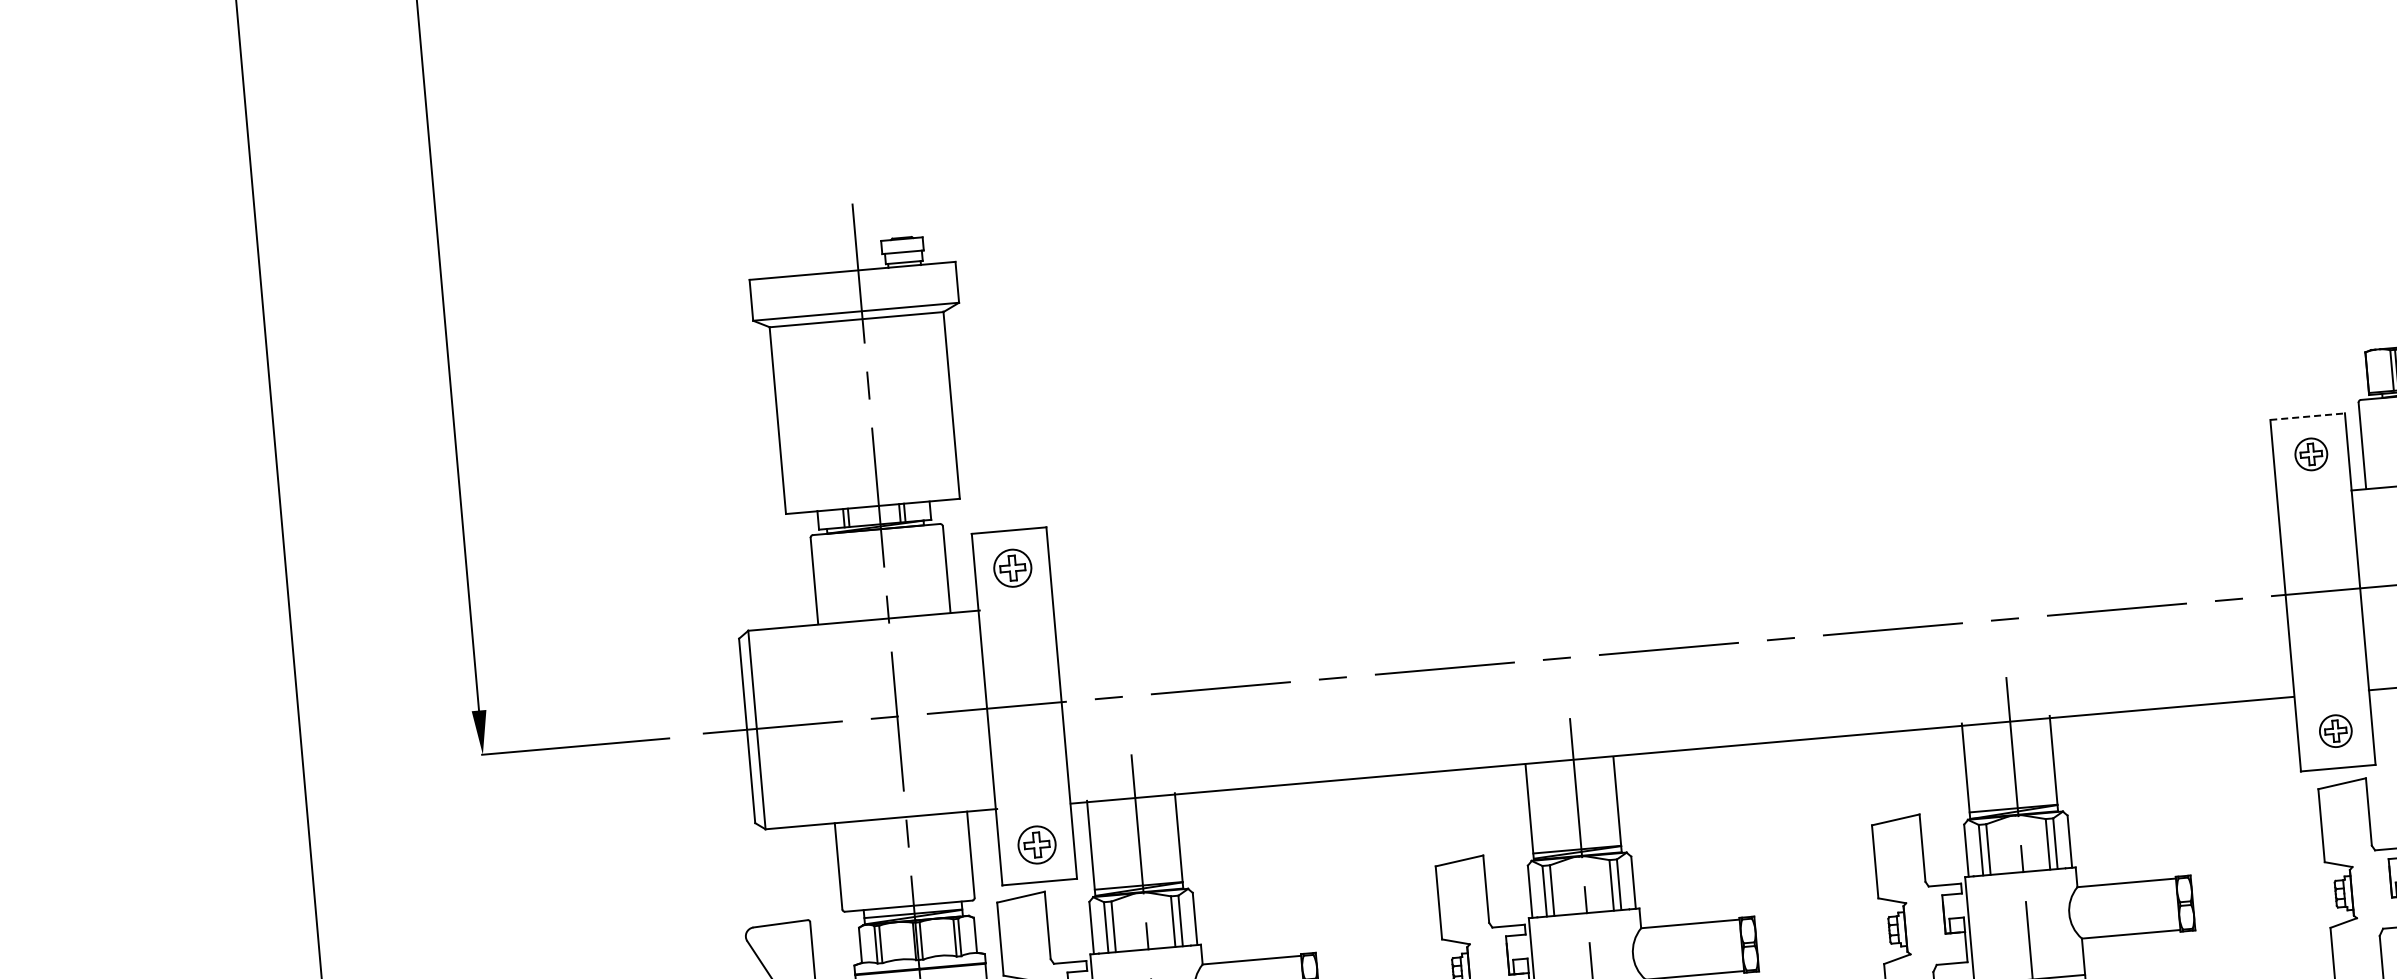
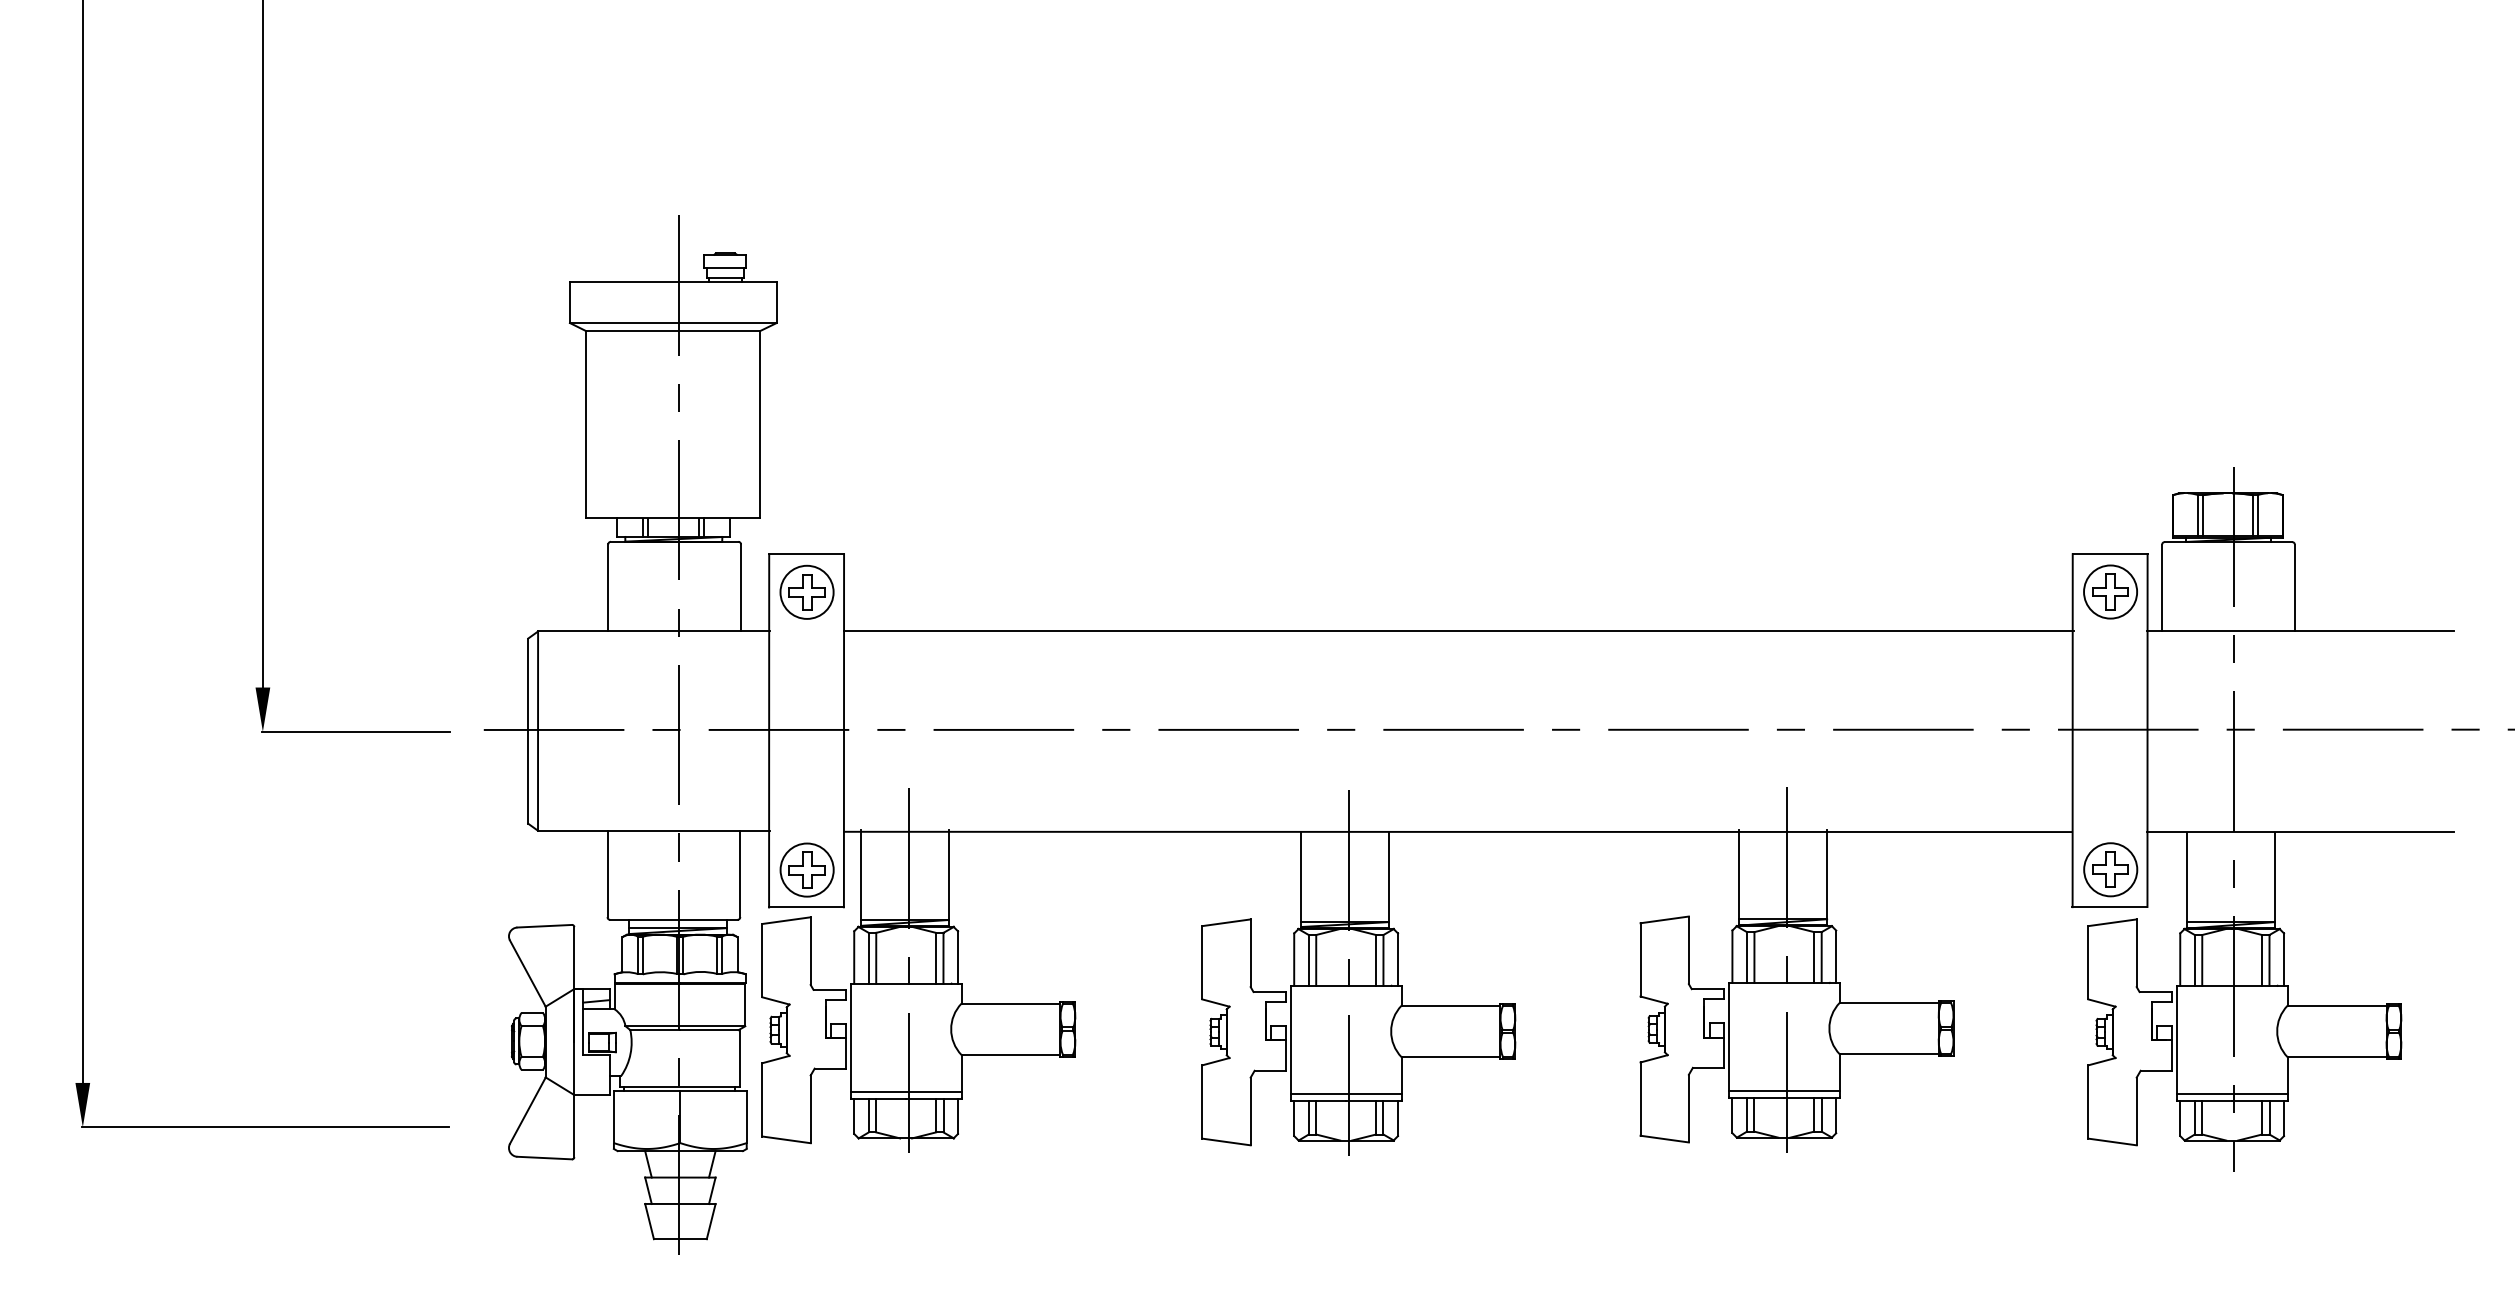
line: (2308, 417) -> (2110, 554), dashed -> solid
part: (2311, 453) -> (2110, 591), size x1.67
line: (1665, 550) -> (1458, 631), added
part: (1012, 567) -> (806, 591), size x1.43
part: (2335, 730) -> (2110, 869), size x1.67
part: (1036, 844) -> (806, 869), size x1.43

